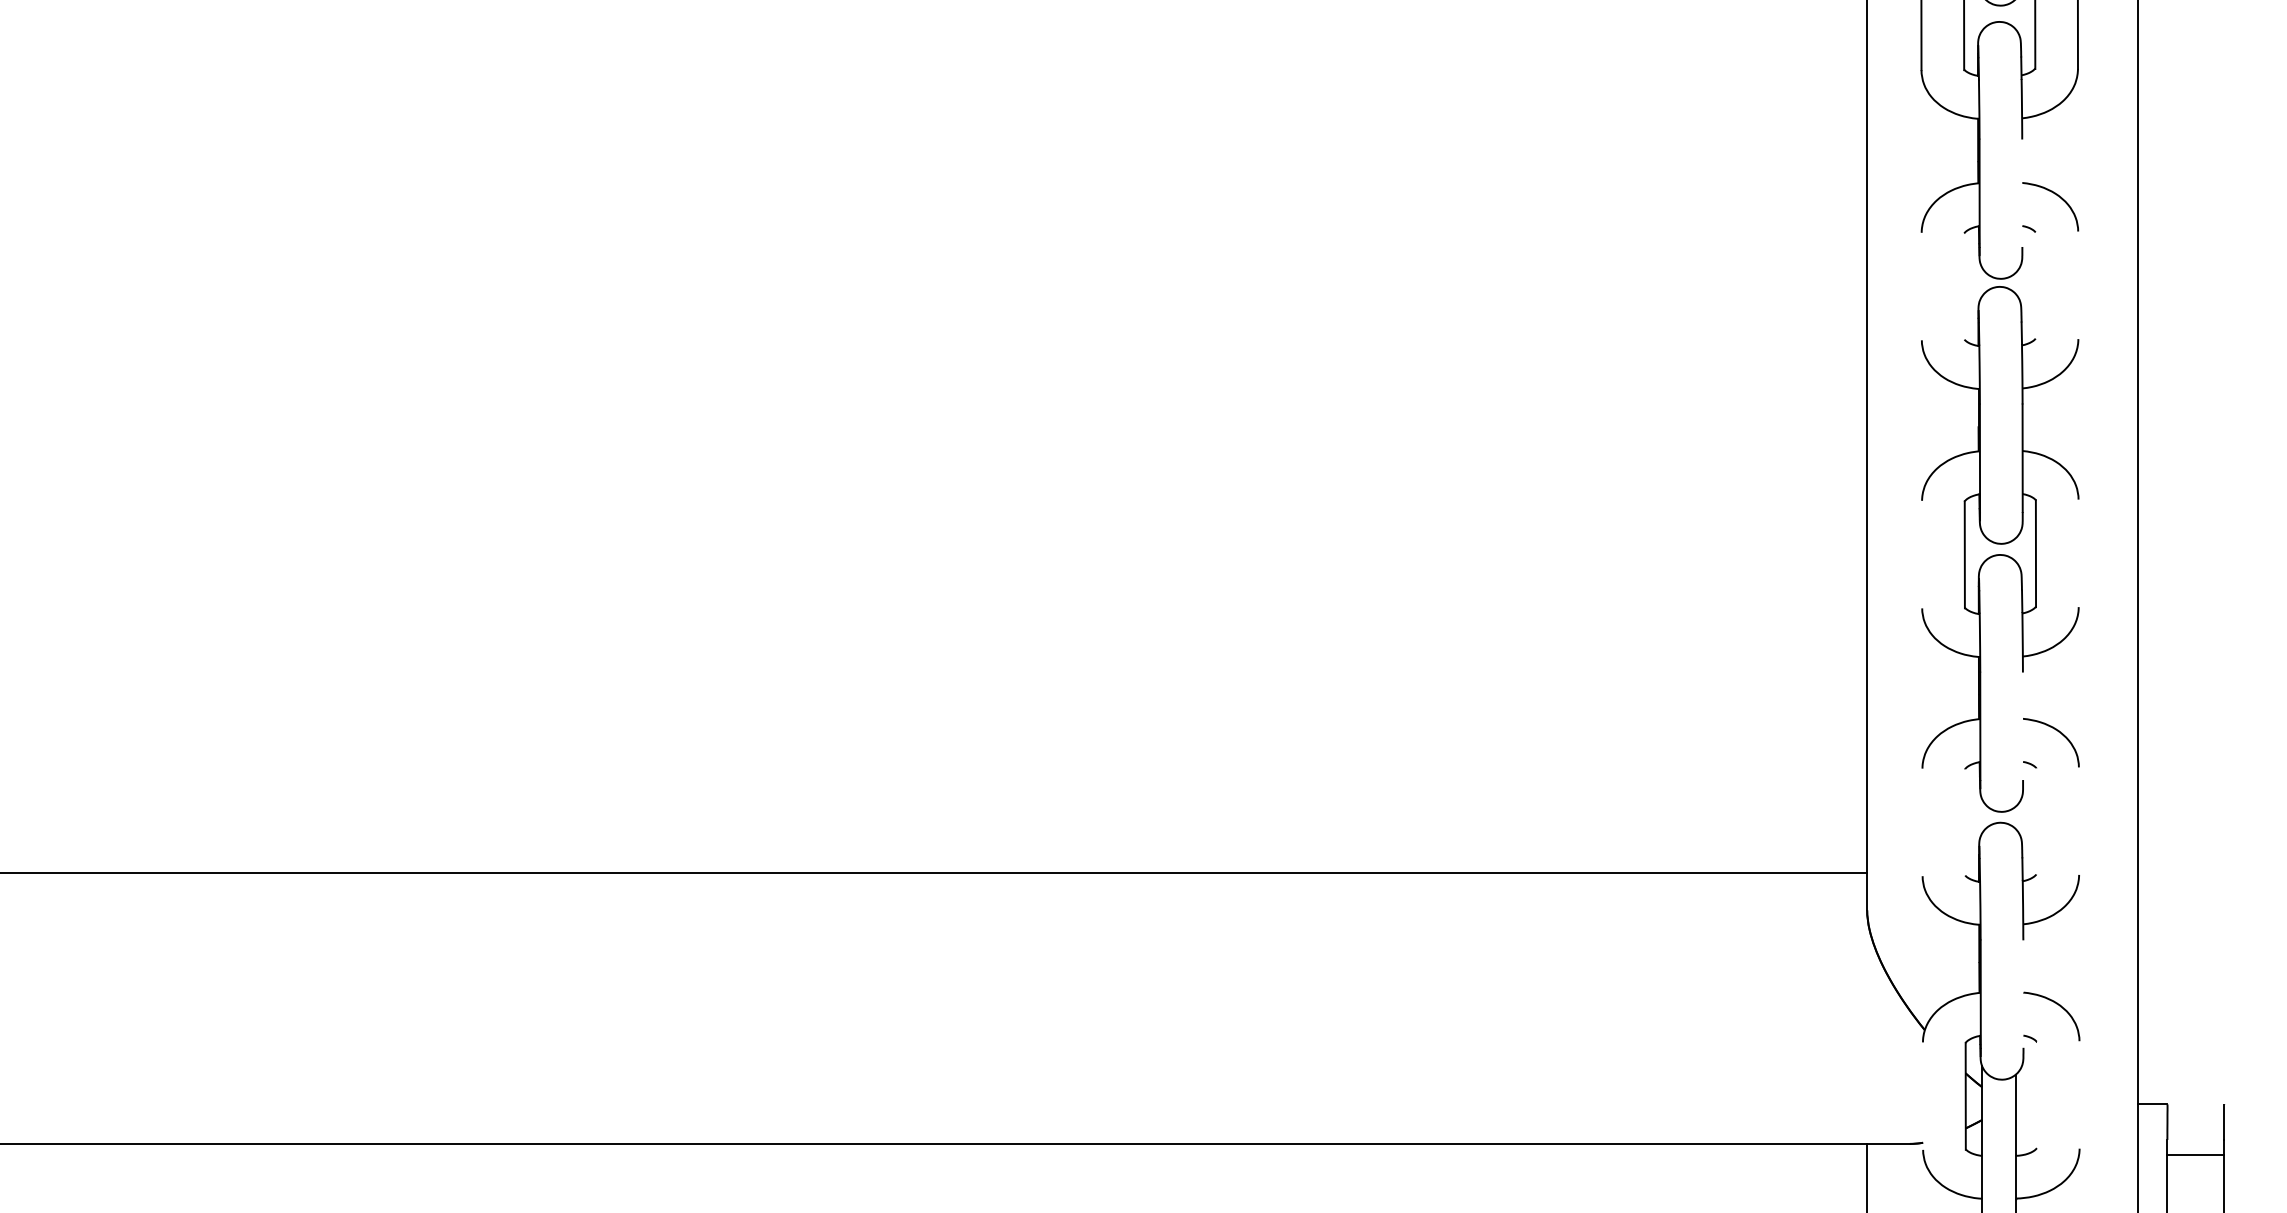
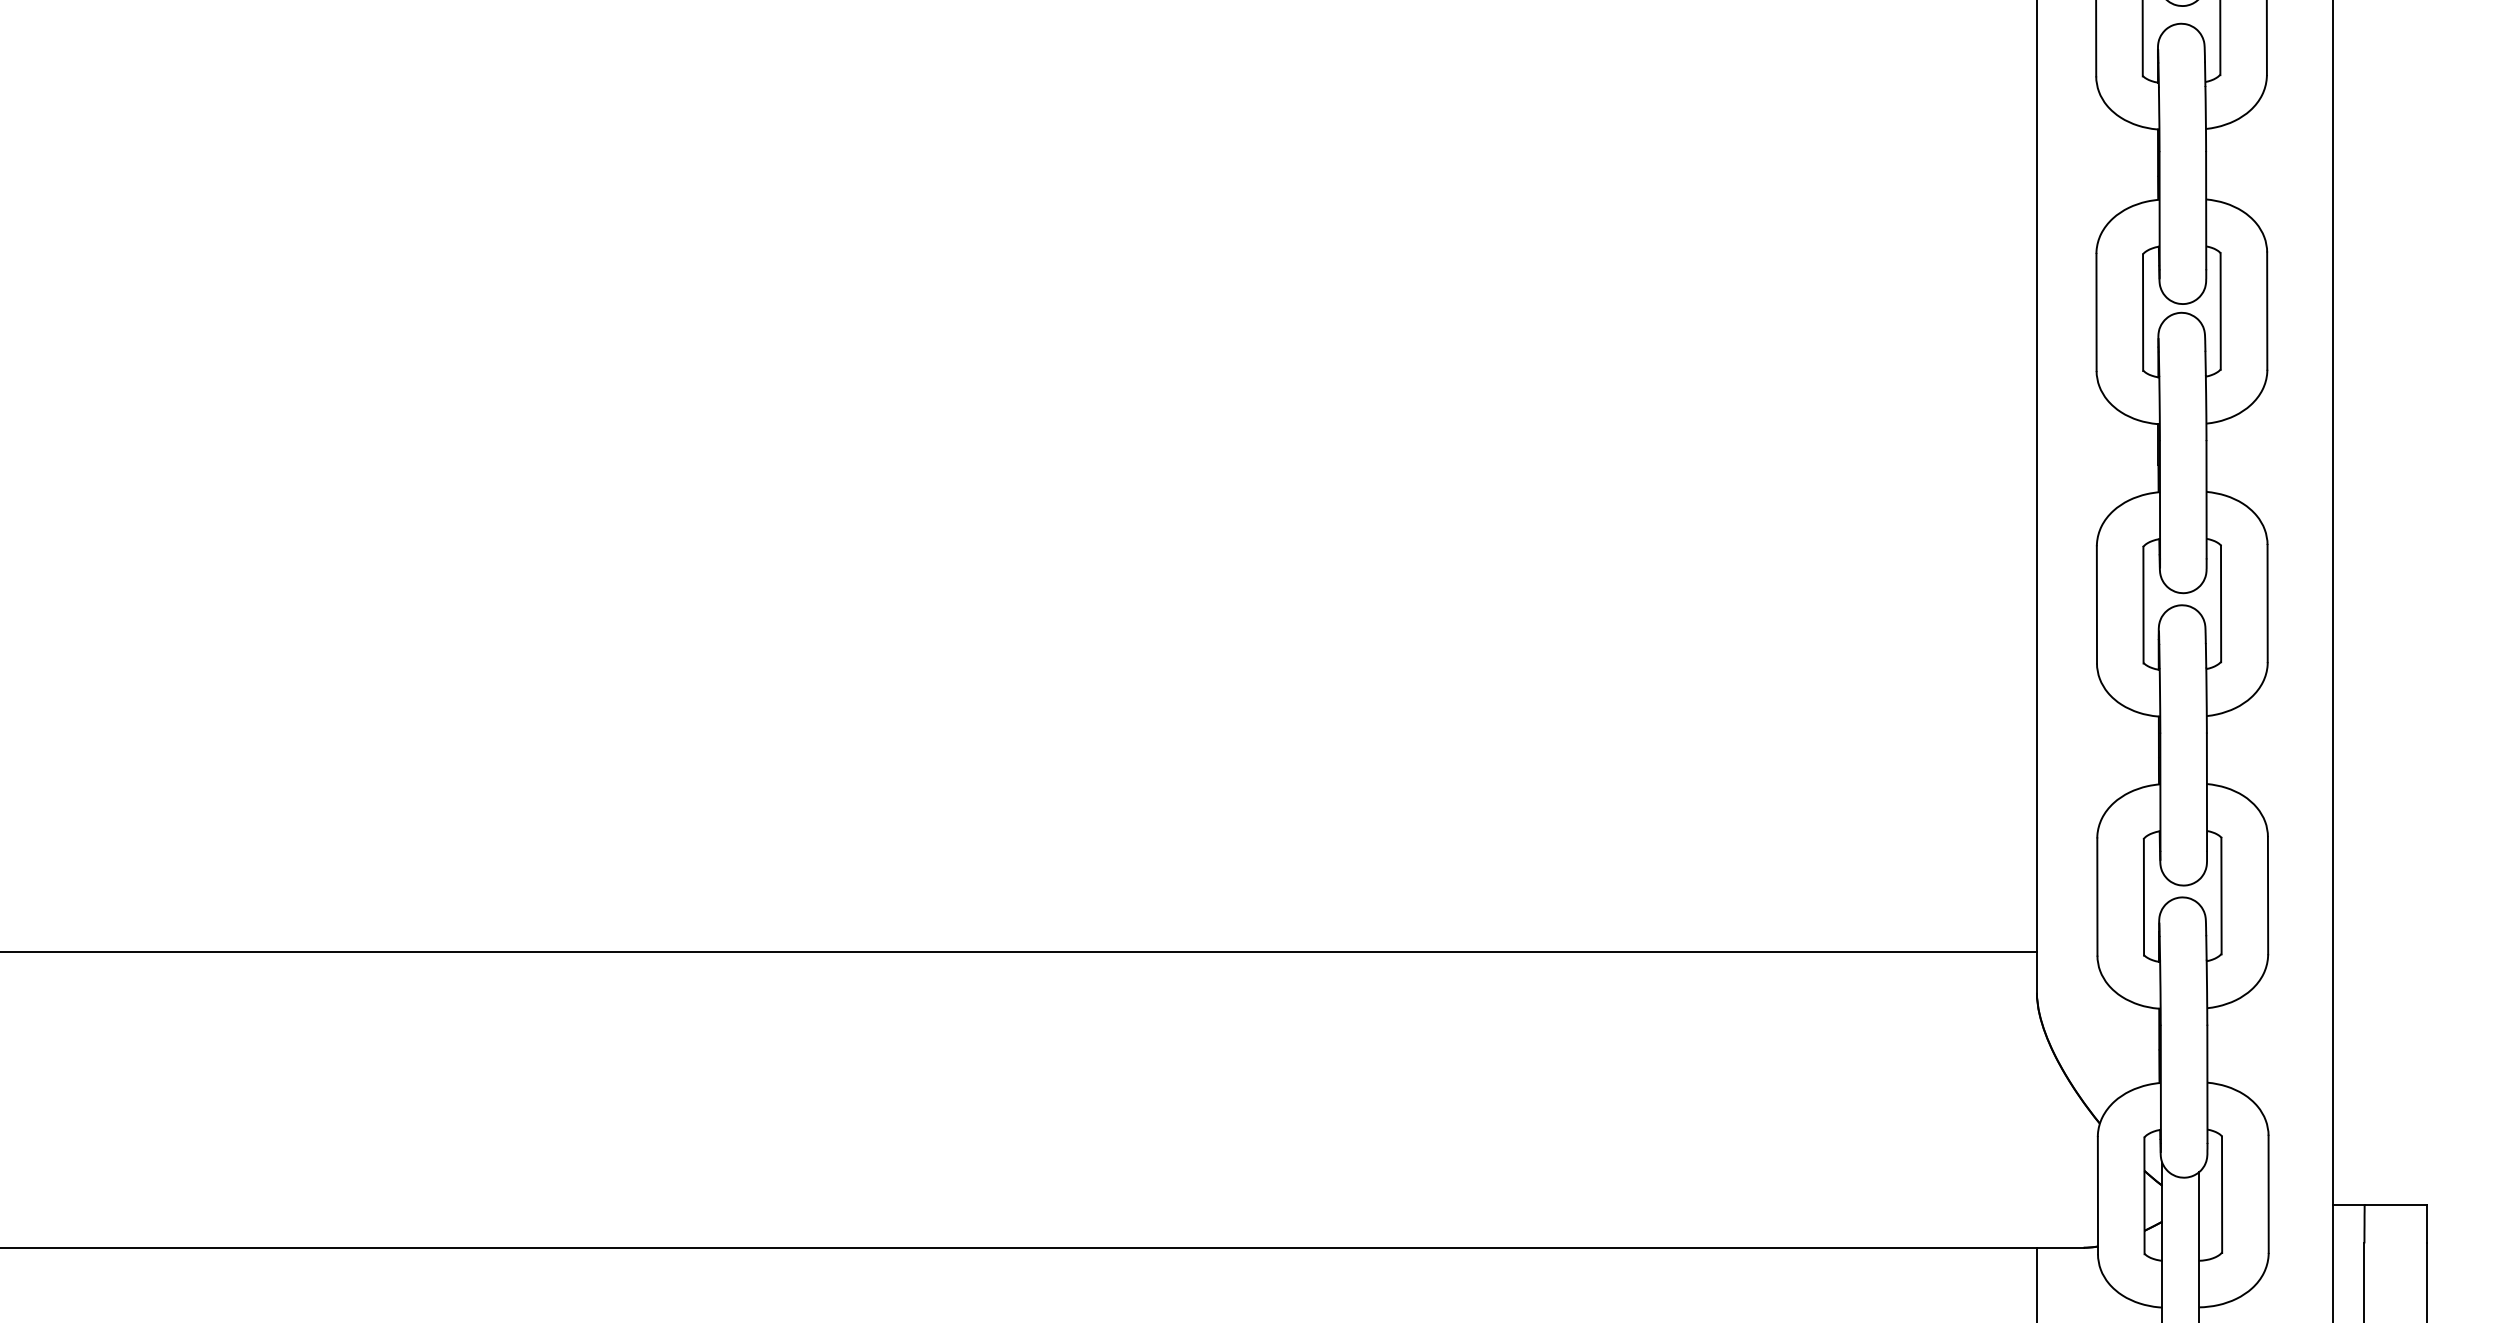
line: (2022, 192) -> (2206, 209), added
line: (2035, 285) -> (2220, 311), added
line: (2078, 285) -> (2267, 311), added
line: (1921, 286) -> (2096, 312), added
line: (1964, 286) -> (2143, 312), added
line: (2078, 553) -> (2267, 603), added
line: (1922, 554) -> (2097, 604), added
line: (2022, 726) -> (2206, 792), added
line: (2078, 820) -> (2267, 894), added
line: (2036, 821) -> (2221, 896), added
line: (1922, 822) -> (2097, 897), added
line: (1965, 822) -> (2144, 897), added
line: (2023, 993) -> (2207, 1083), added
line: (2036, 1094) -> (2221, 1193), added
line: (2079, 1094) -> (2268, 1193), added
line: (1923, 1095) -> (2098, 1194), added
line: (2195, 1155) -> (2395, 1204), moved

